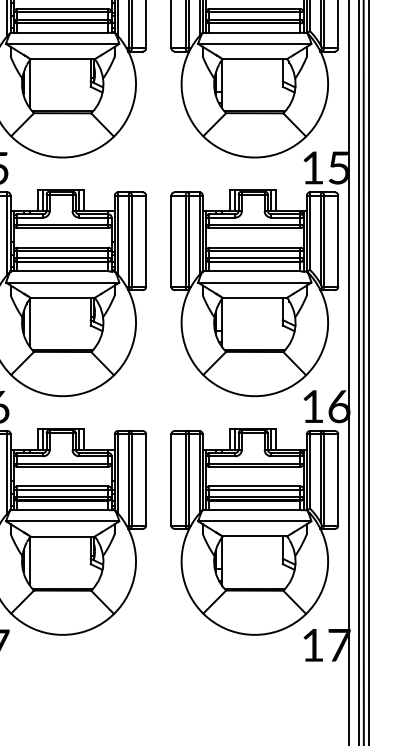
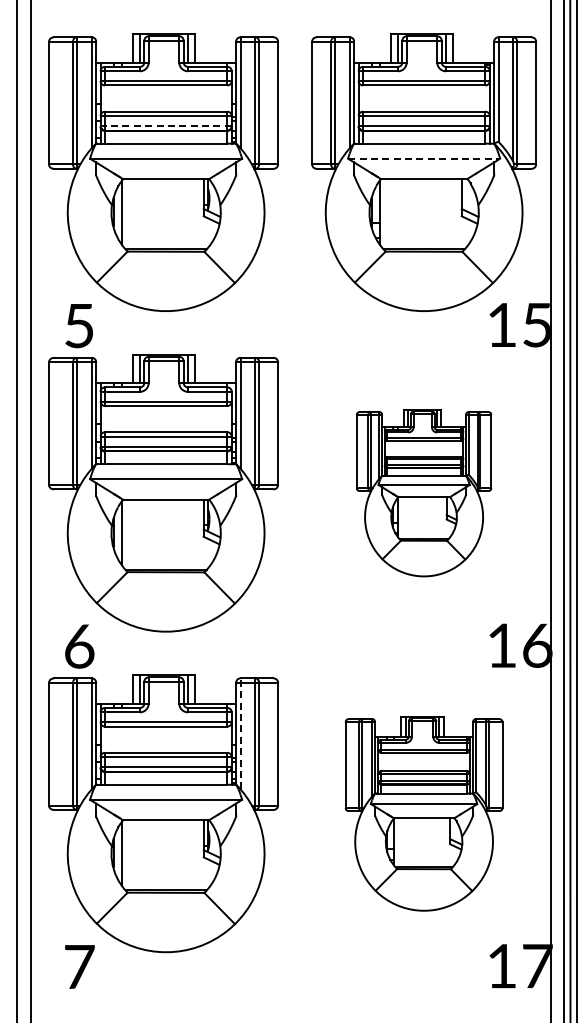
line: (63, 20) -> (166, 126), solid -> dashed
line: (255, 43) -> (424, 158), solid -> dashed
part: (254, 293) -> (423, 493), size x0.6
line: (118, 472) -> (240, 733), solid -> dashed
part: (254, 531) -> (423, 813), size x0.7

